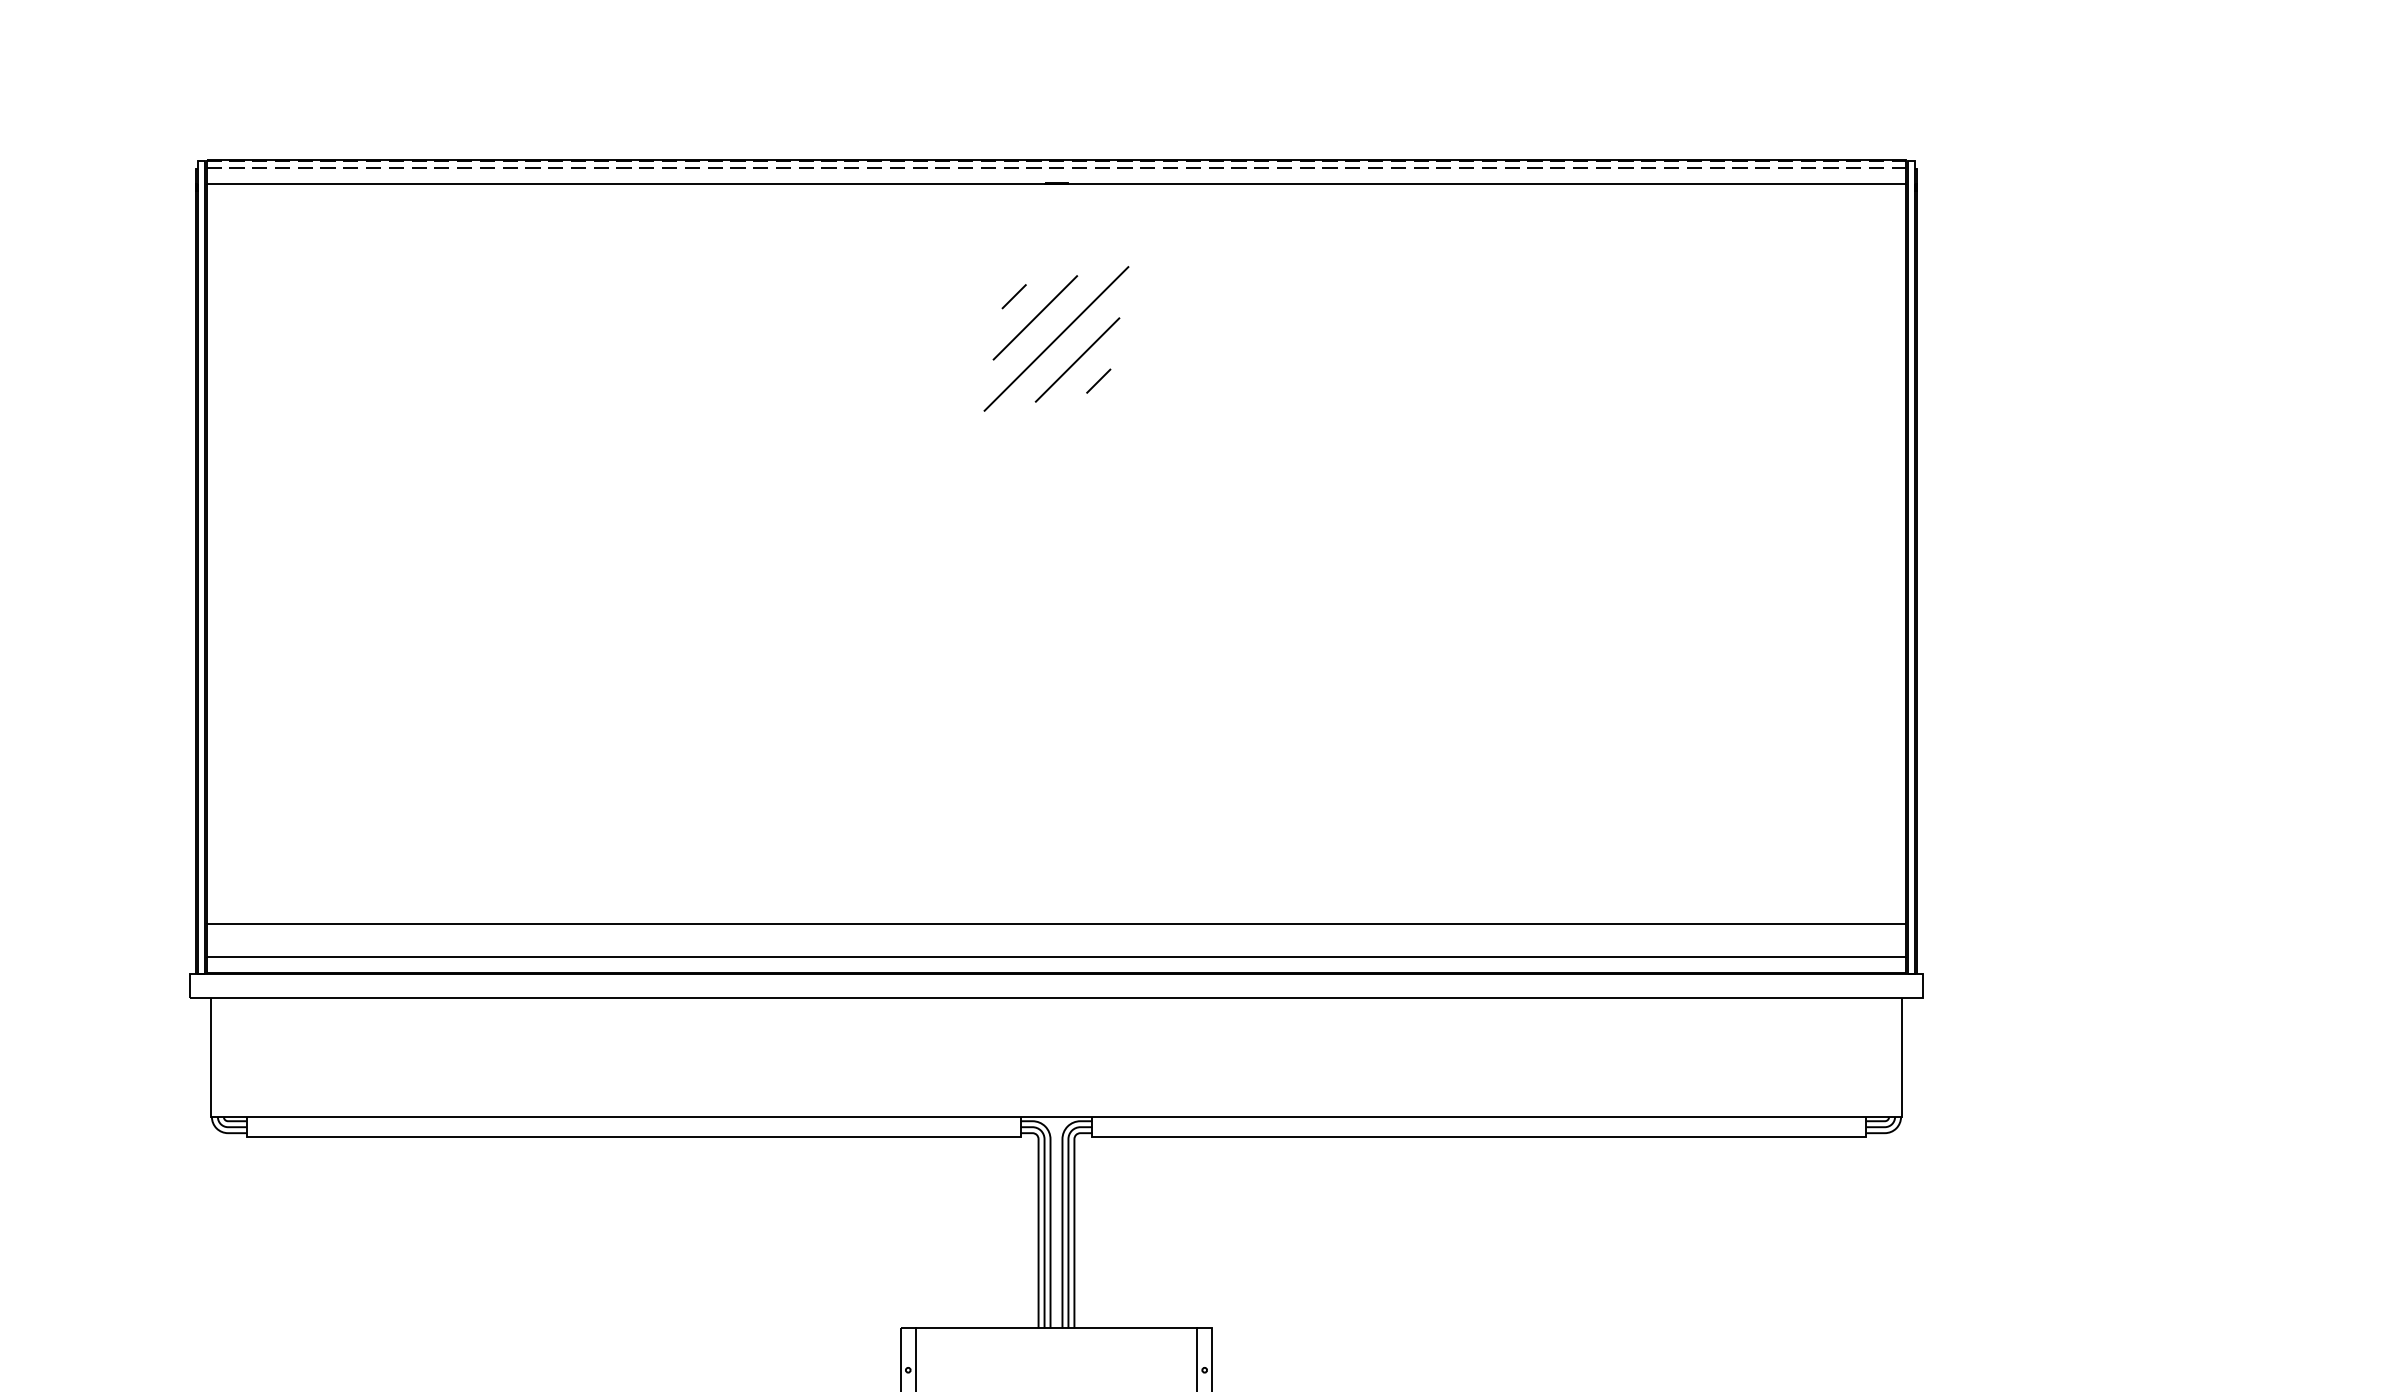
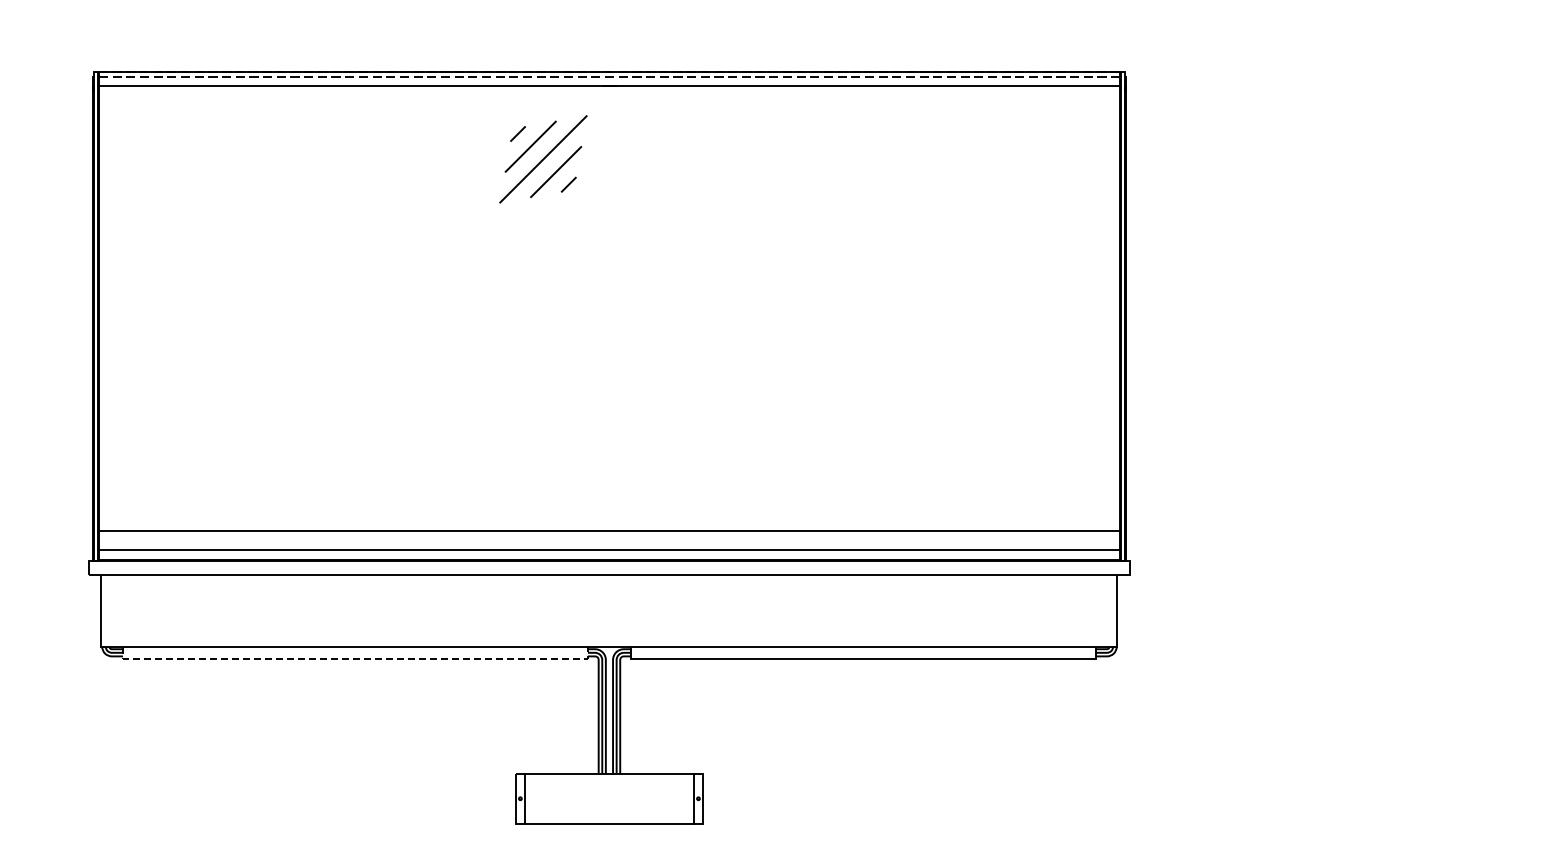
part: (1056, 339) -> (543, 159), moved
line: (633, 1136) -> (355, 658), solid -> dashed

